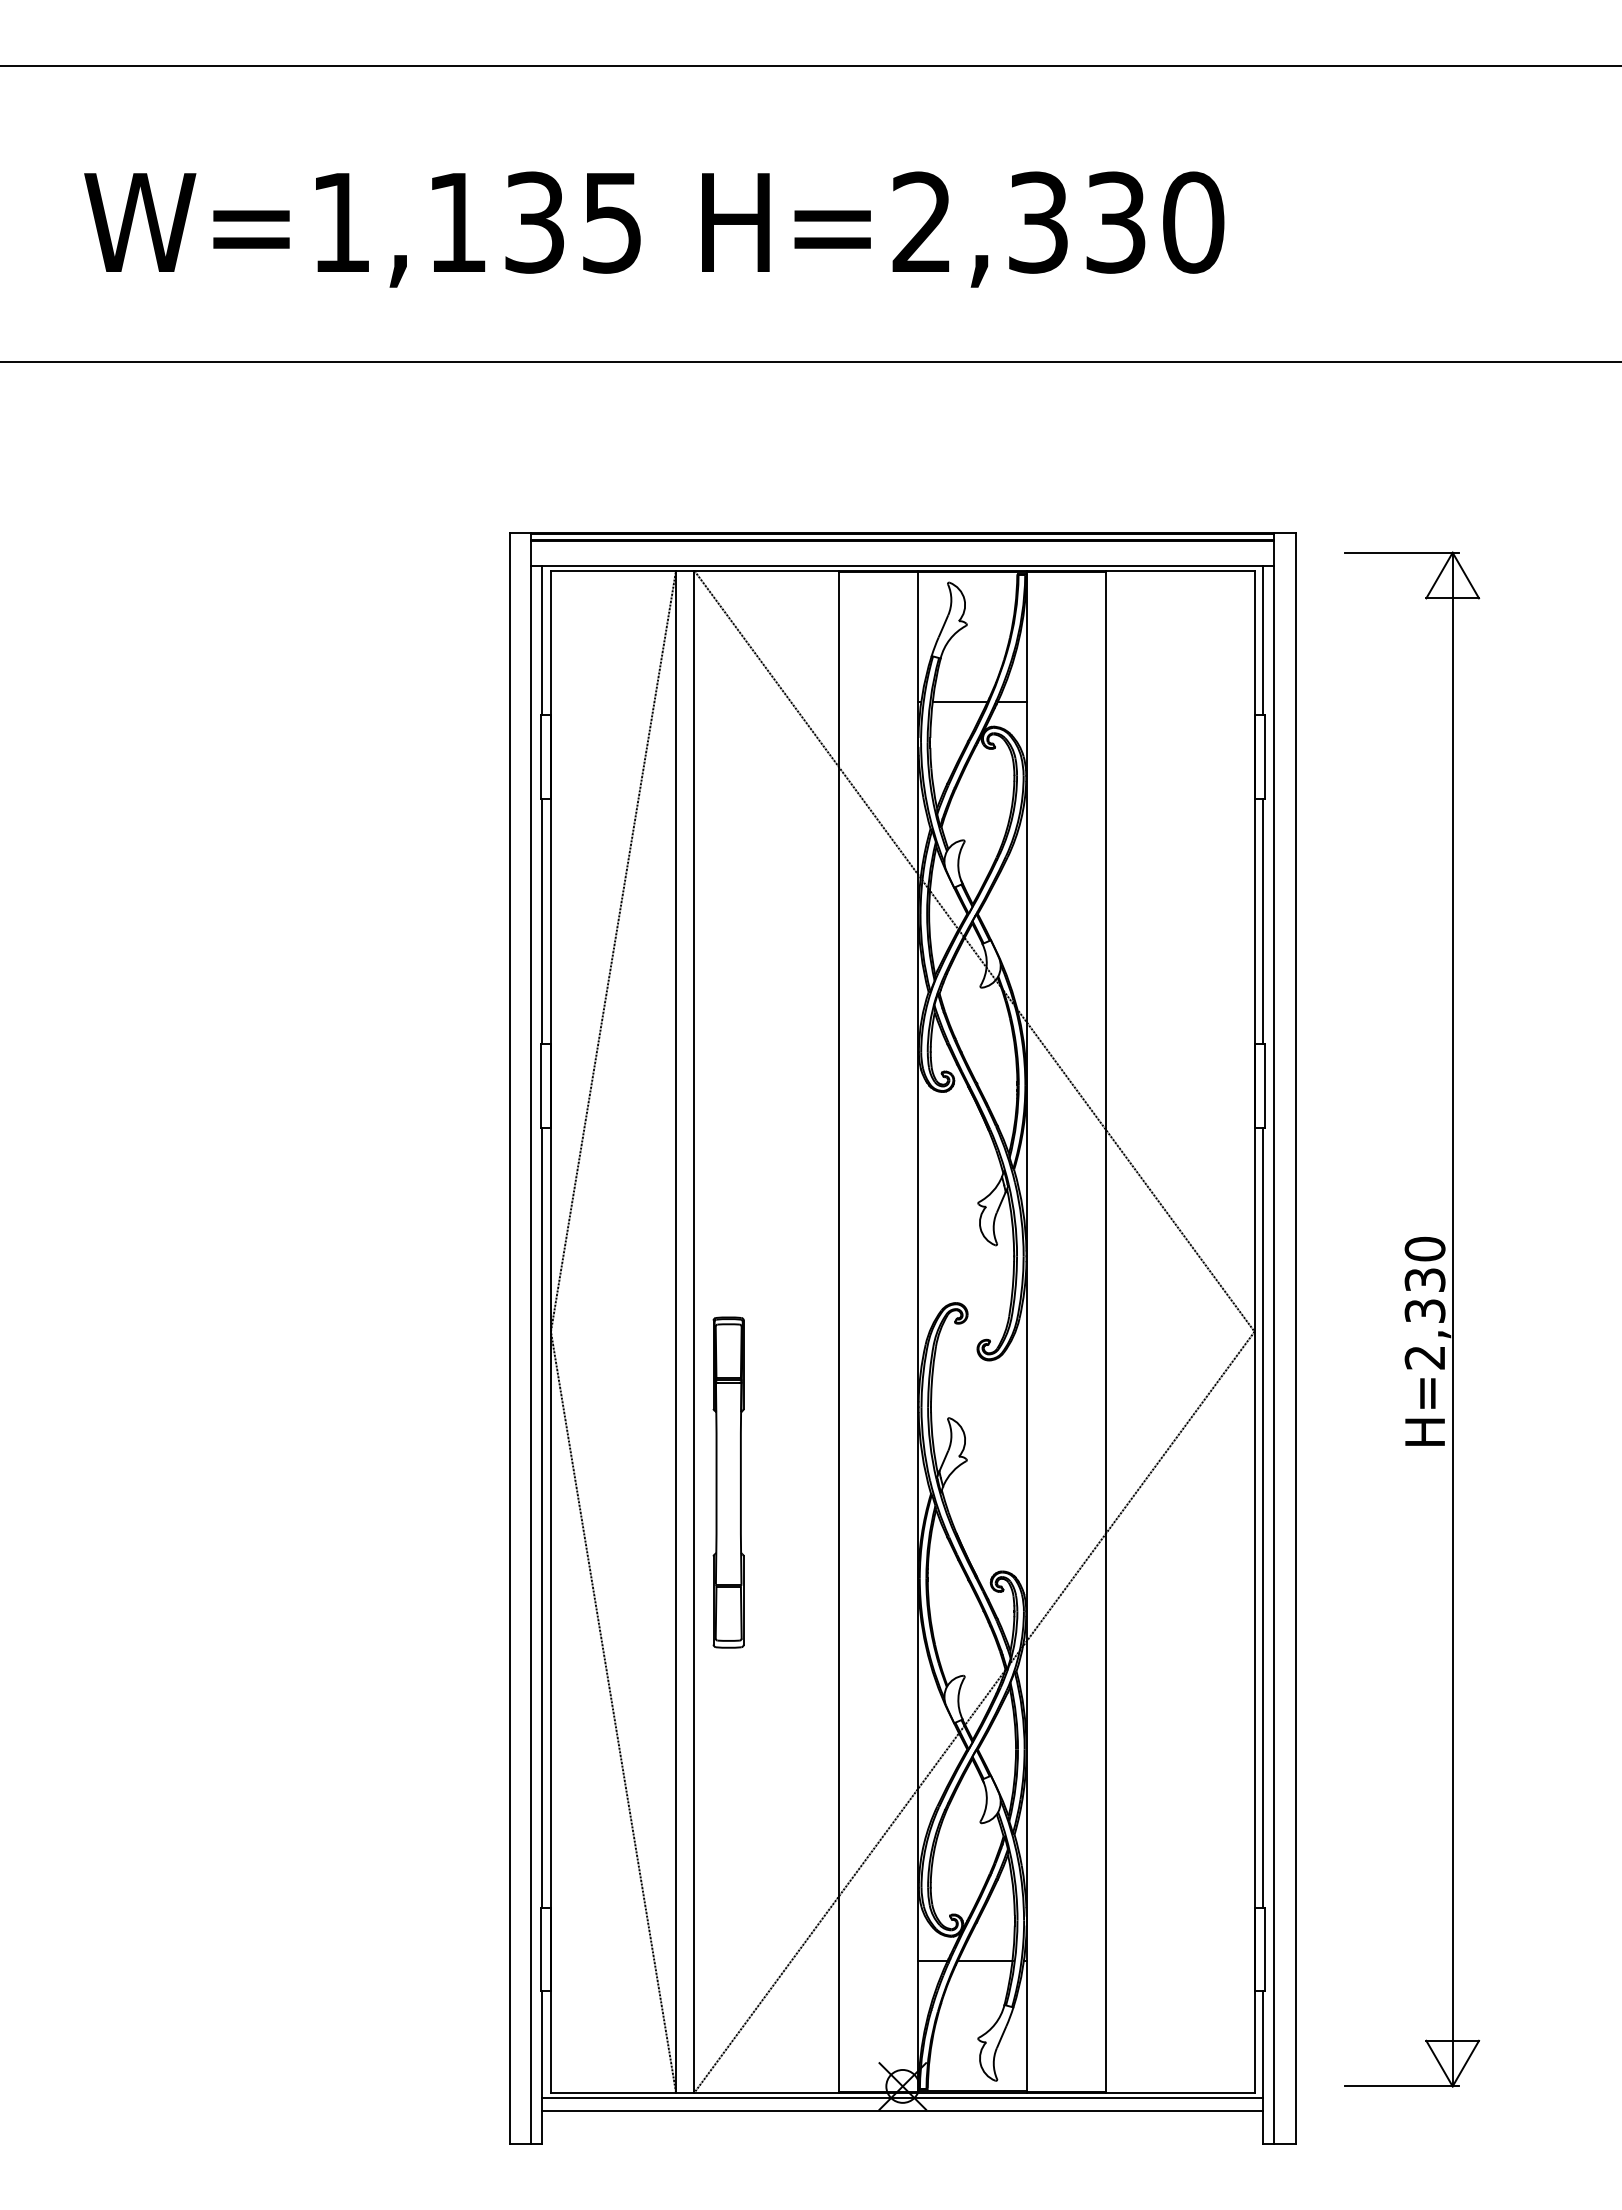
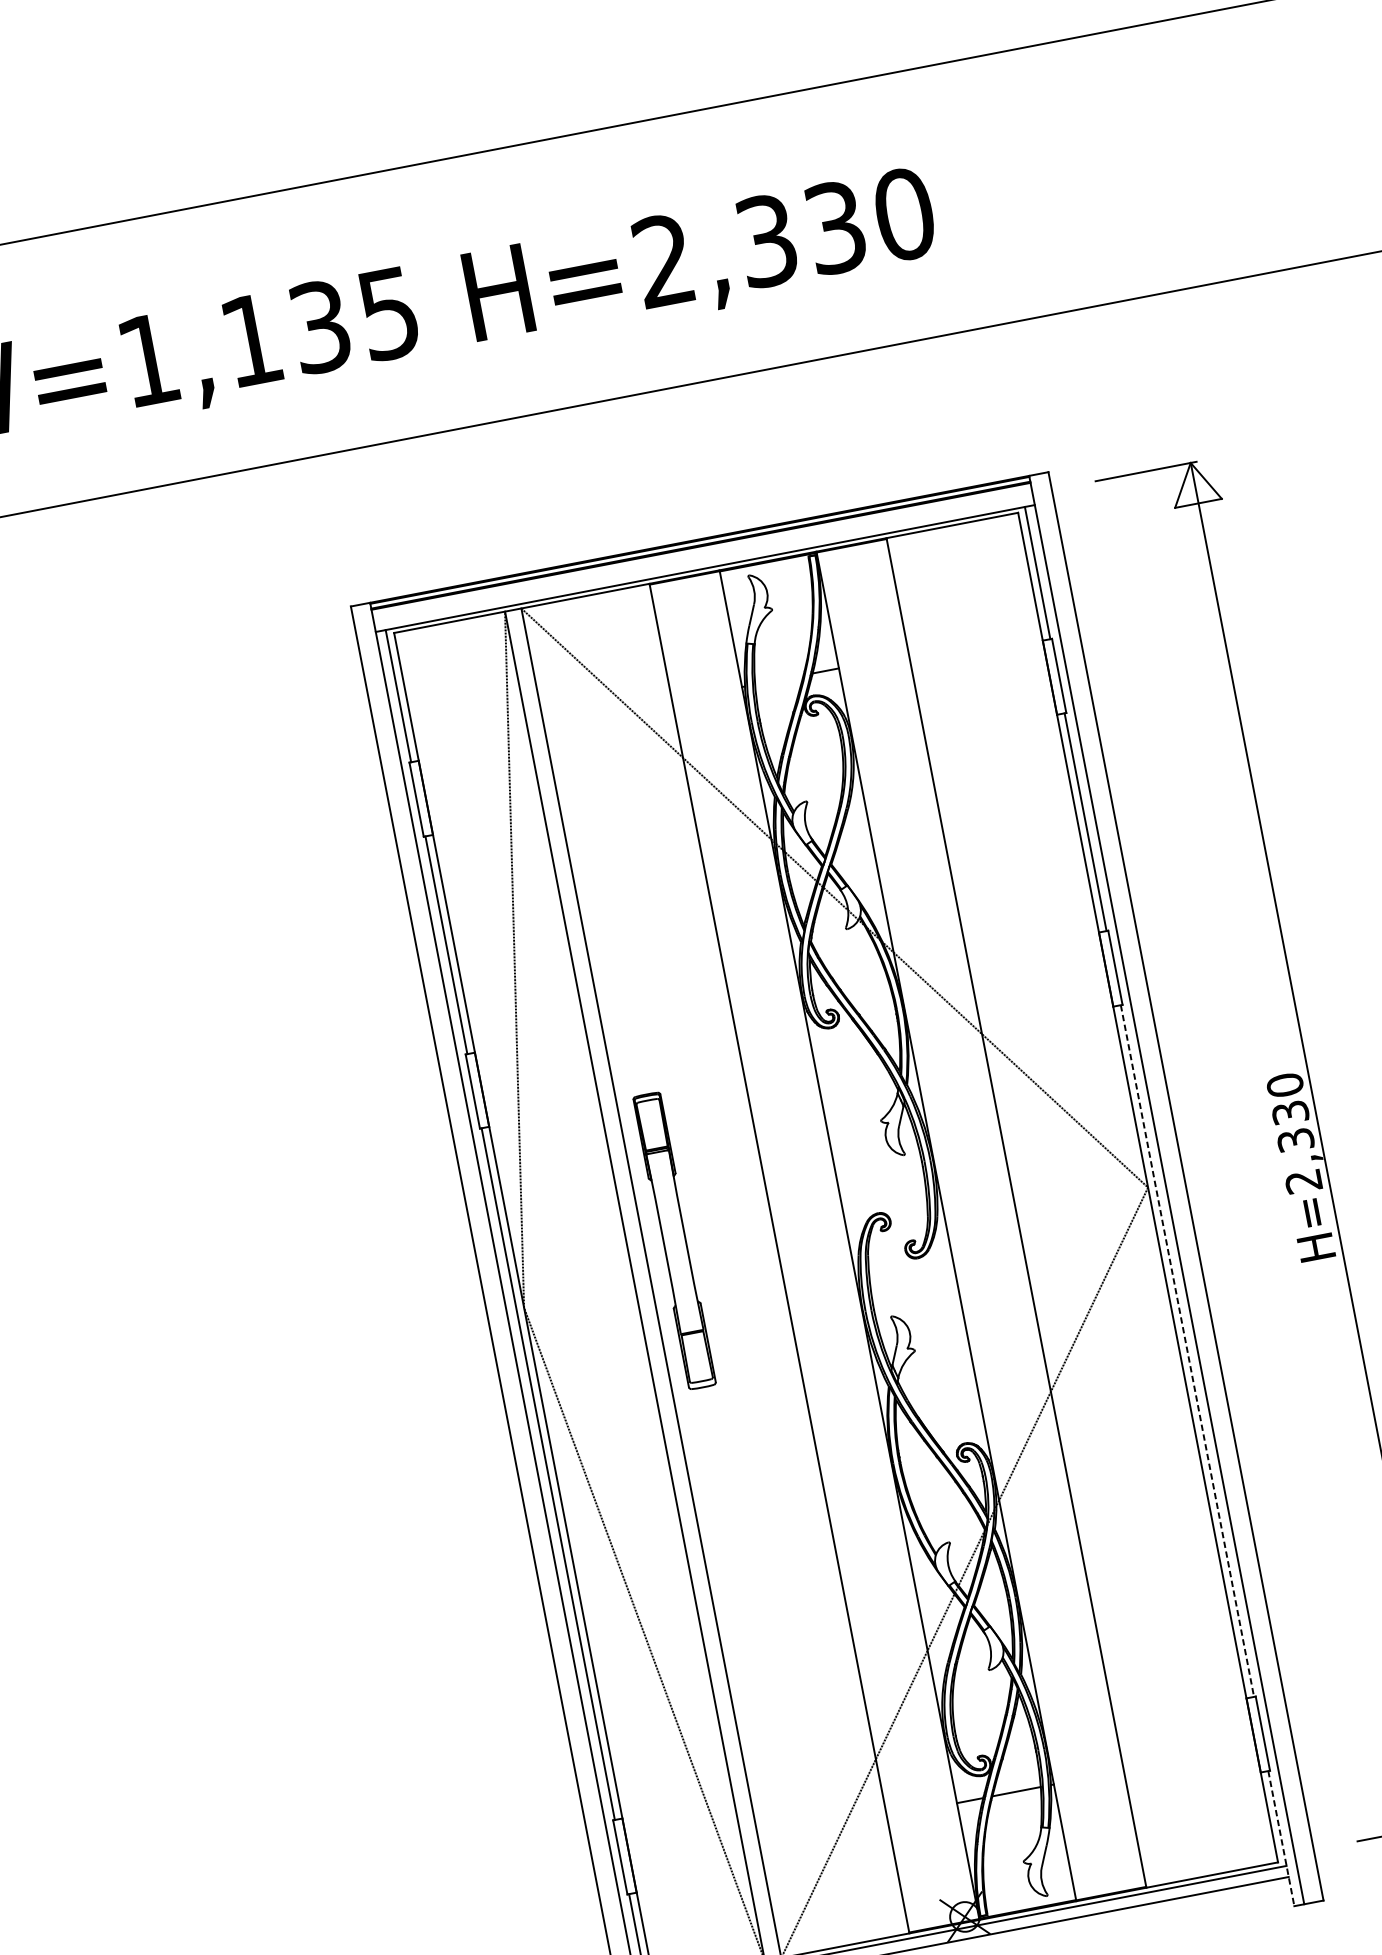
line: (959, 702) -> (778, 679), removed
part: (728, 1482) -> (674, 1240), moved
line: (1263, 1518) -> (1187, 1351), solid -> dashed
line: (1263, 2068) -> (1281, 1839), solid -> dashed

